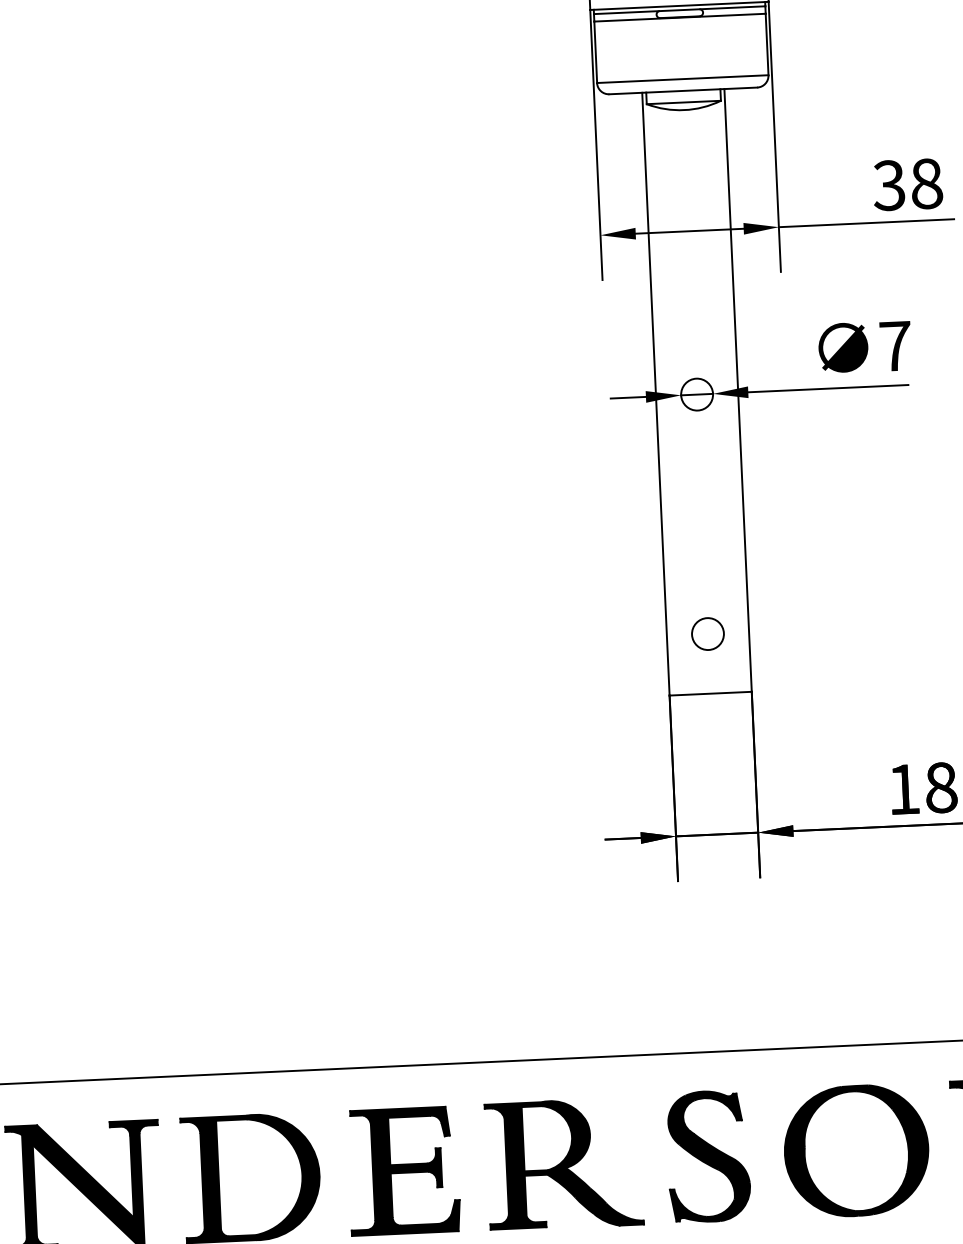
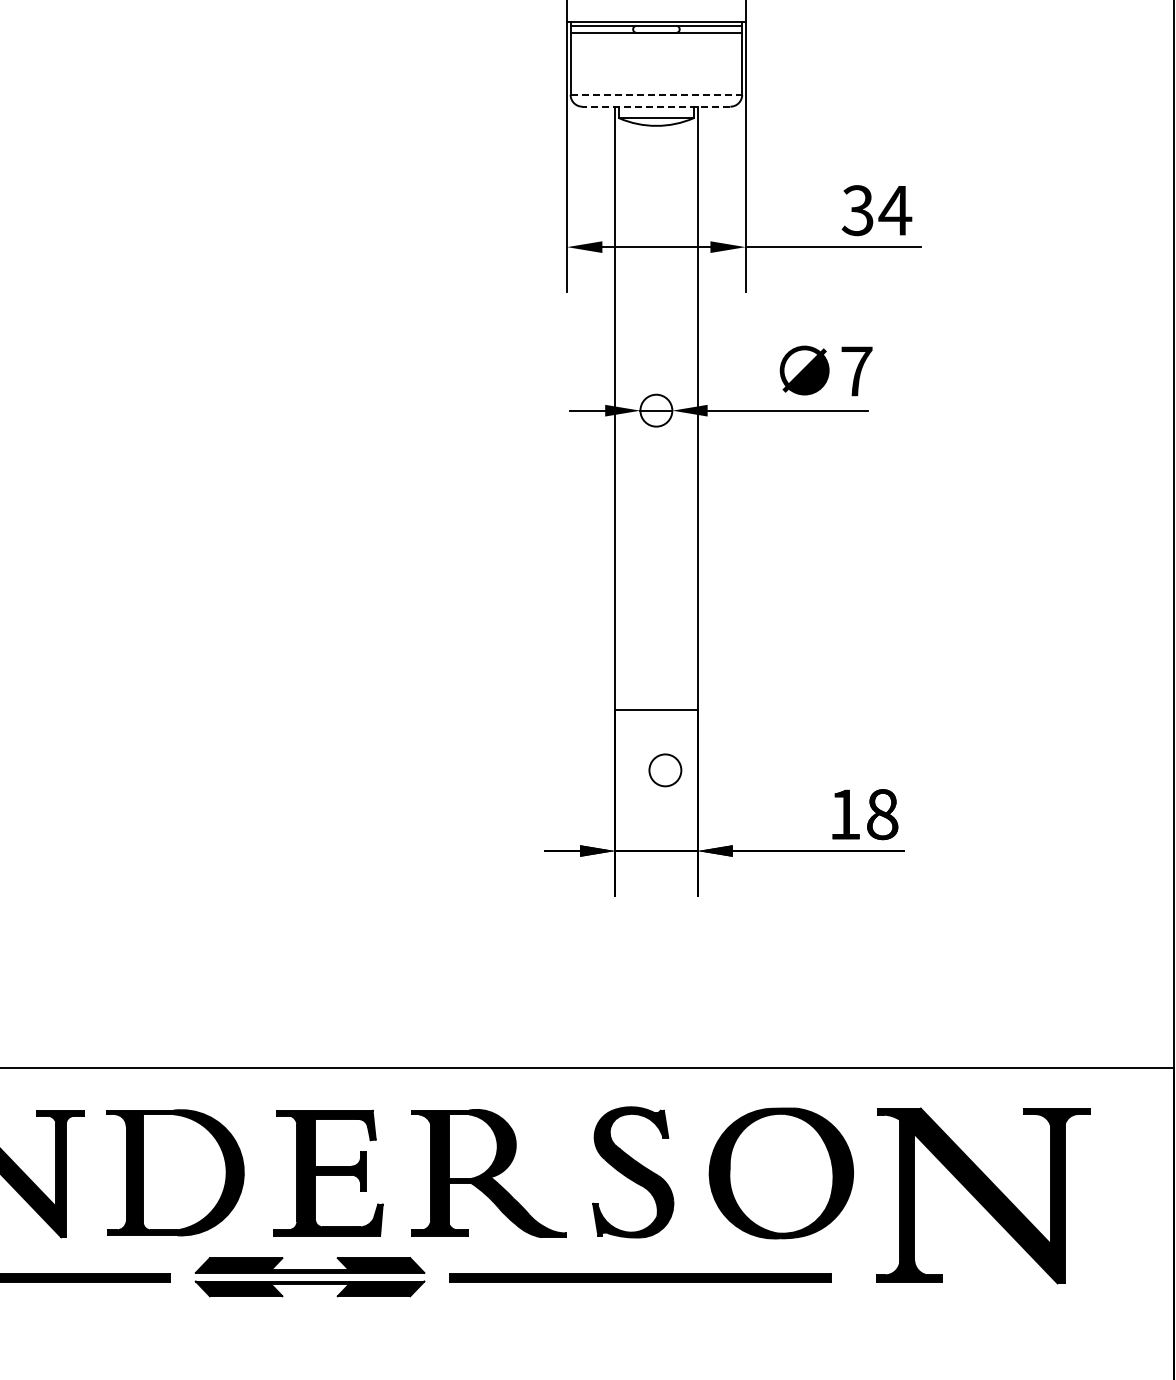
line: (682, 78) -> (656, 94), solid -> dashed
line: (683, 90) -> (656, 106), solid -> dashed
text: (926, 183) -> (895, 210), 38 -> 34
circle: (708, 634) -> (665, 770), moved

